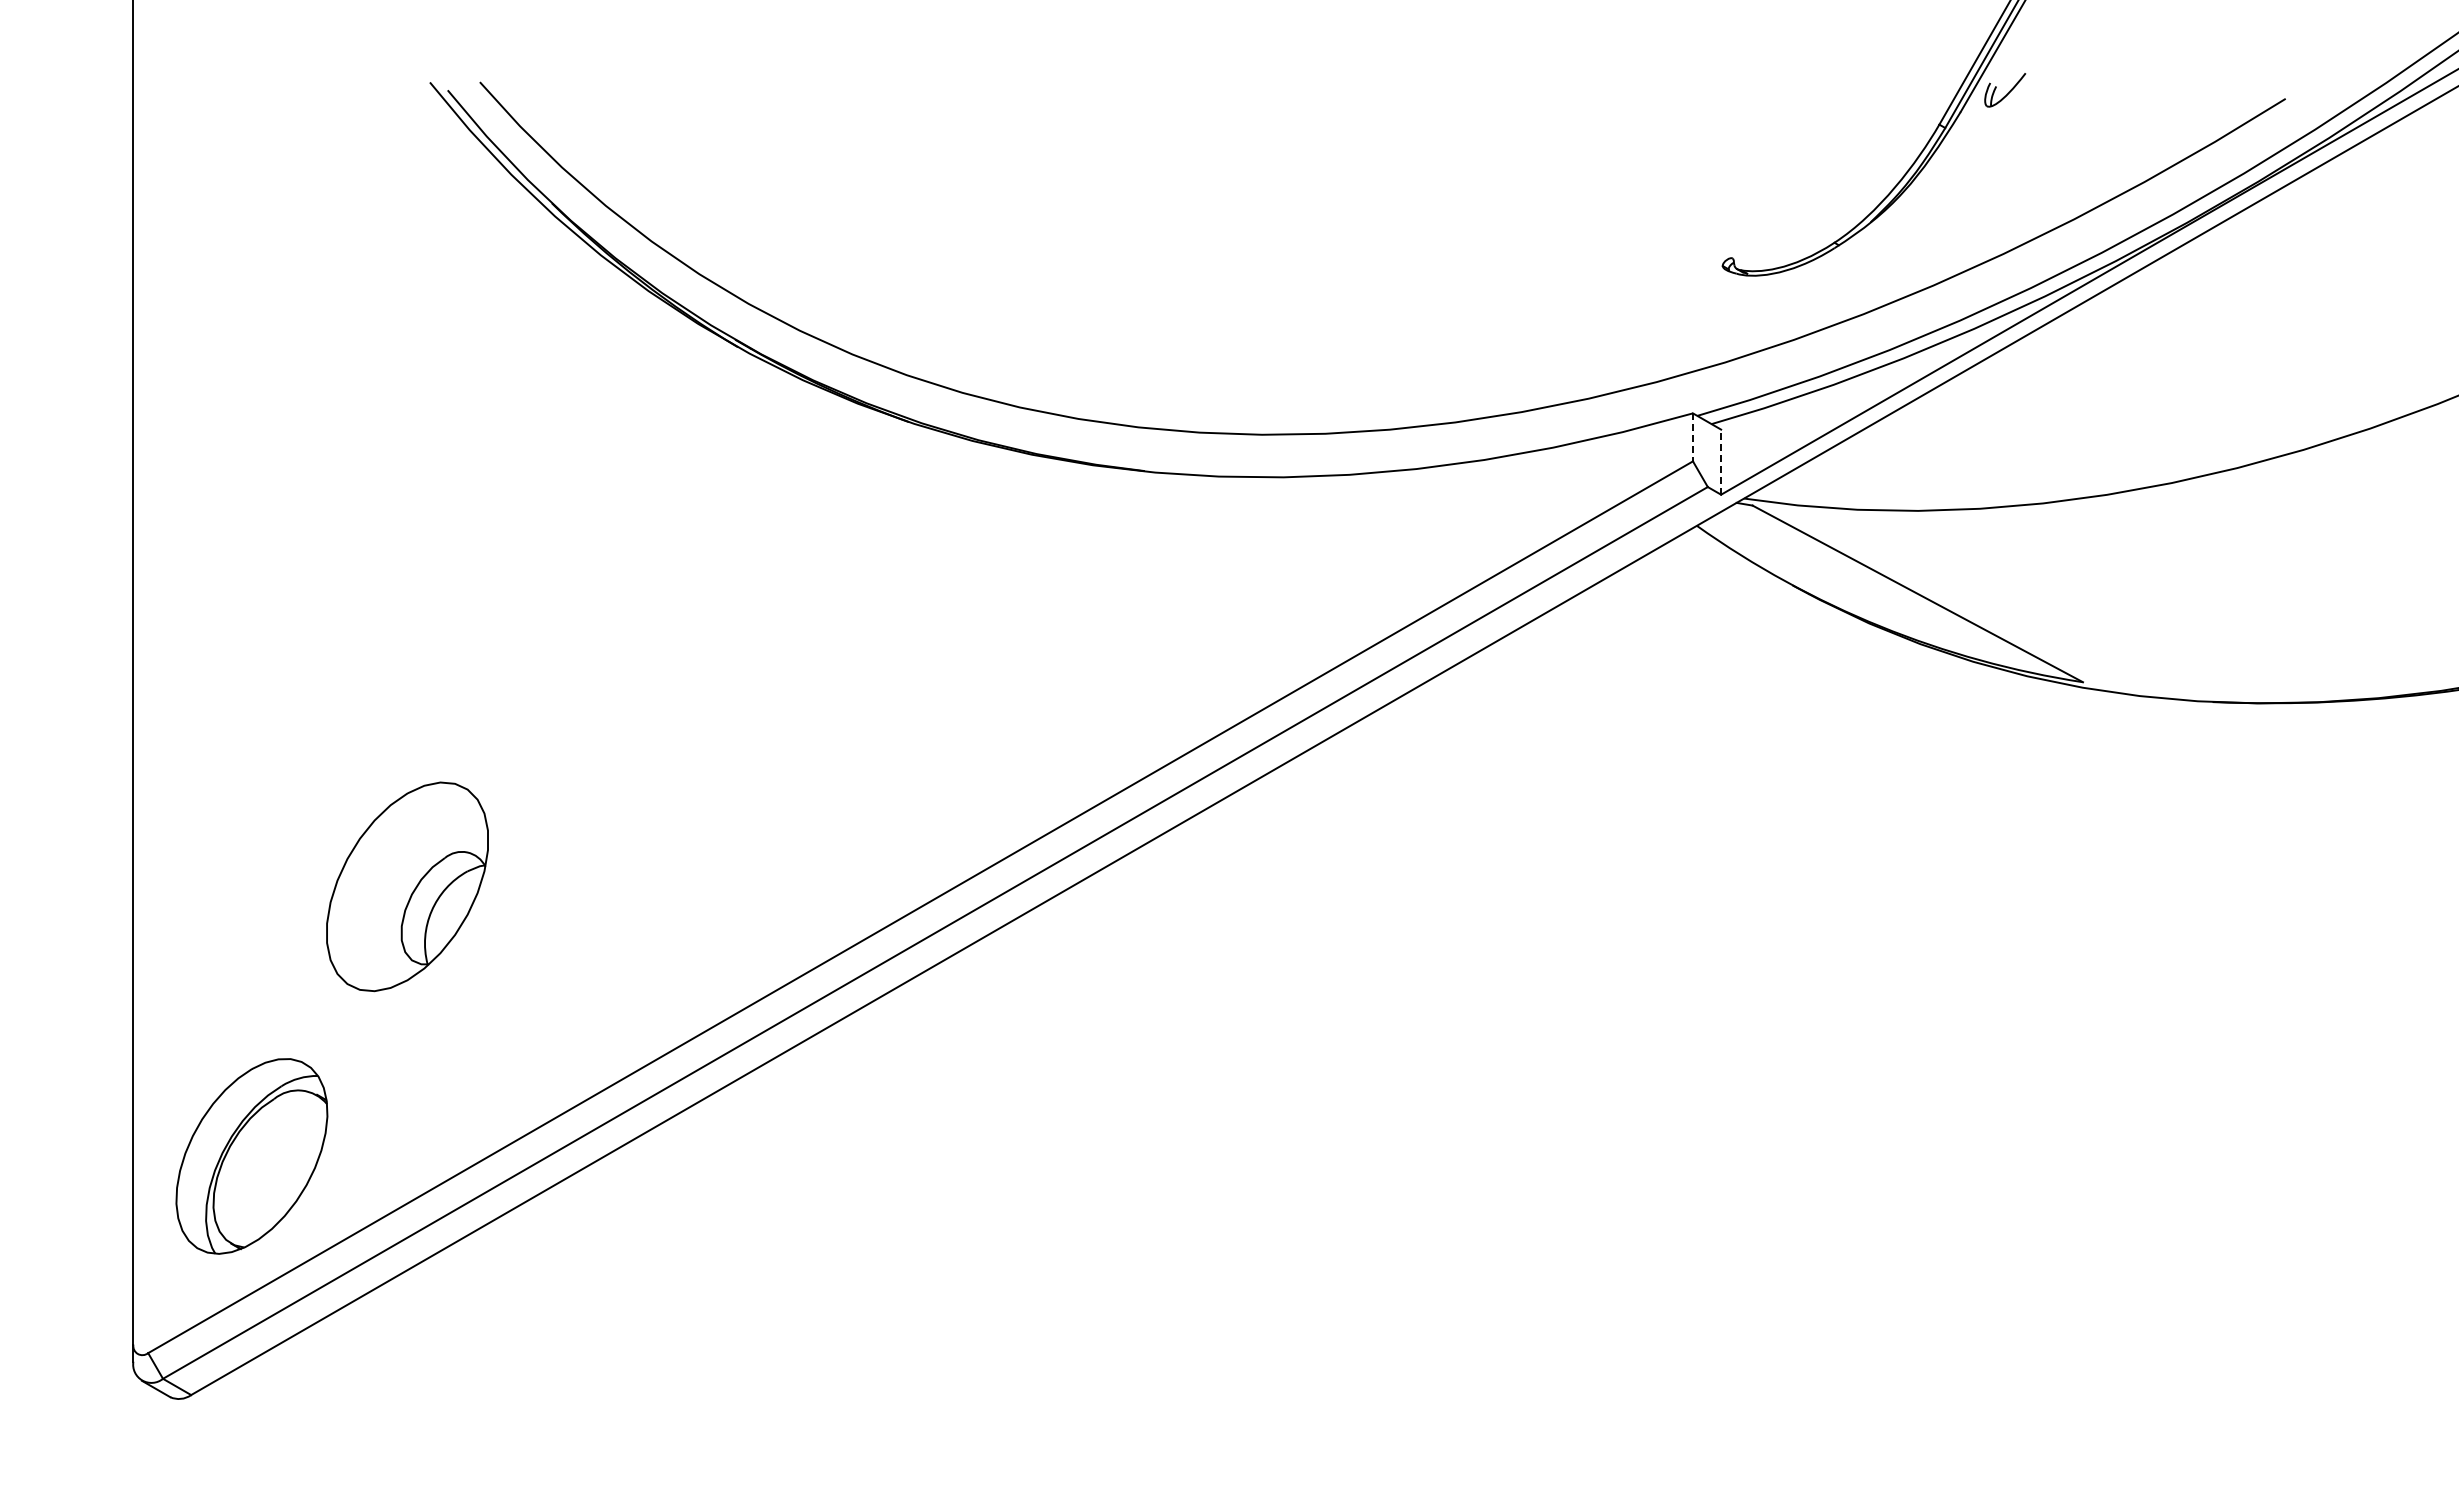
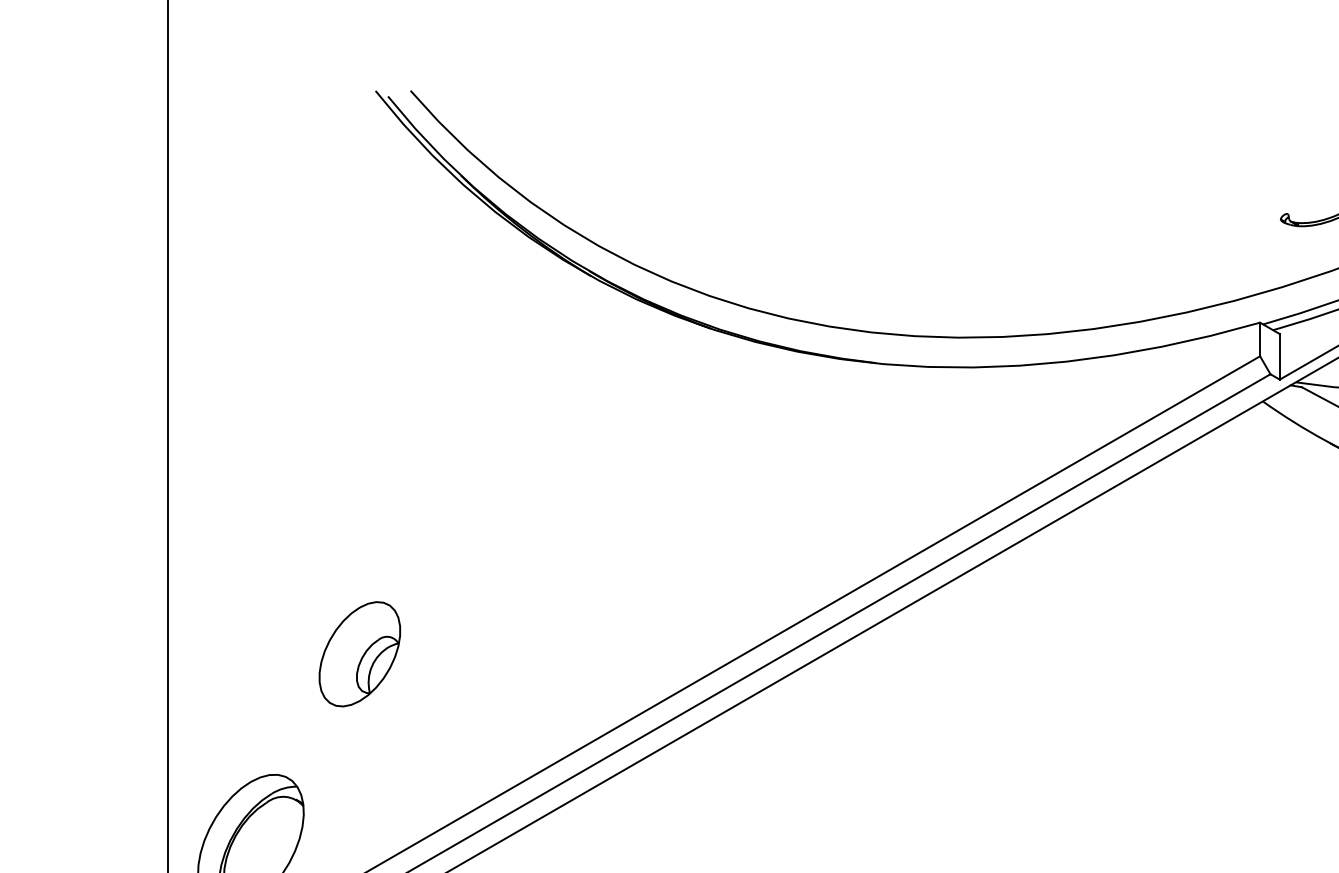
line: (1692, 437) -> (1259, 339), dashed -> solid
line: (1721, 462) -> (1280, 357), dashed -> solid
part: (407, 886) -> (359, 654), size x0.71

